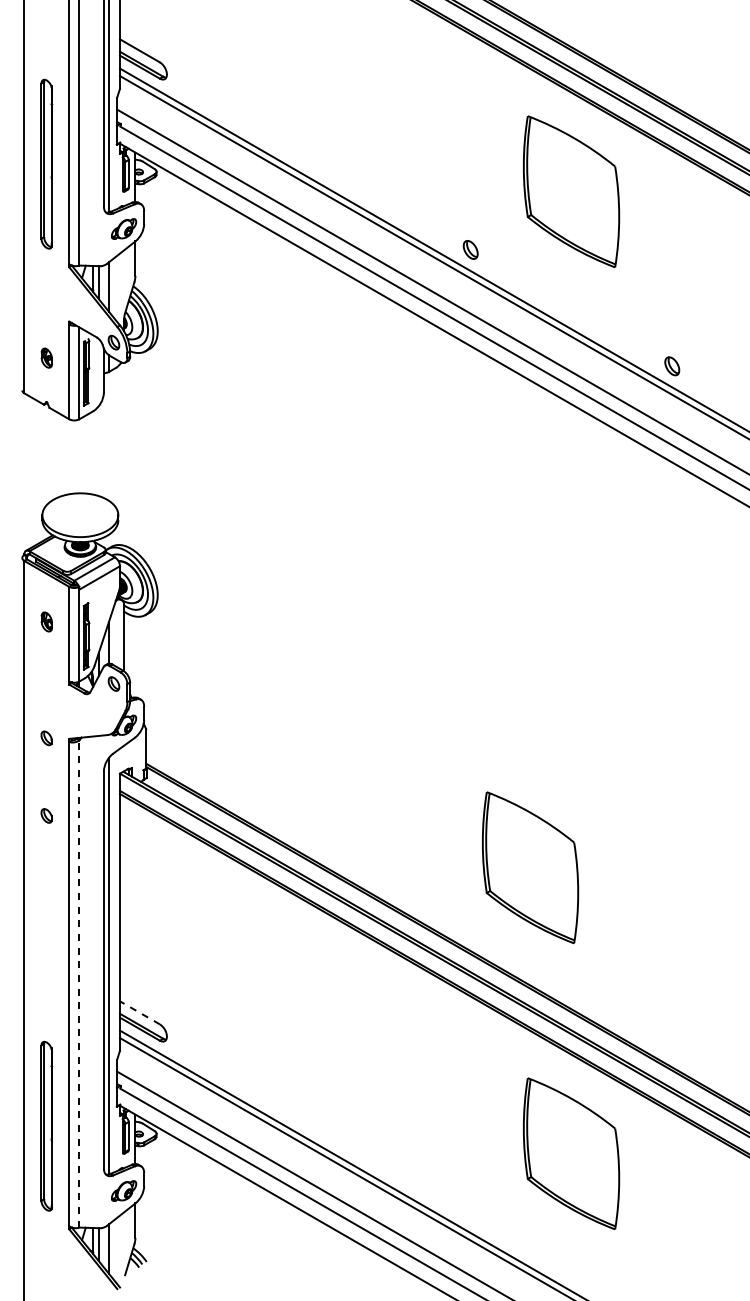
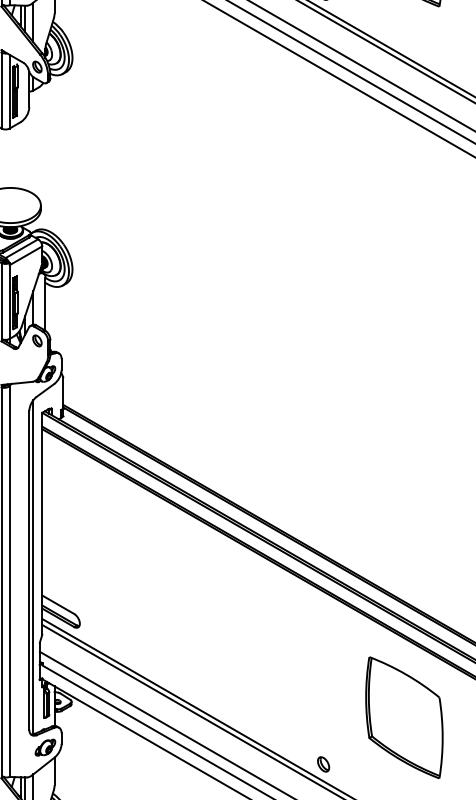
part: (530, 867) -> (371, 488), removed
line: (79, 983) -> (9, 581), dashed -> solid
line: (139, 1012) -> (57, 604), dashed -> solid
part: (470, 1211) -> (323, 764), added

